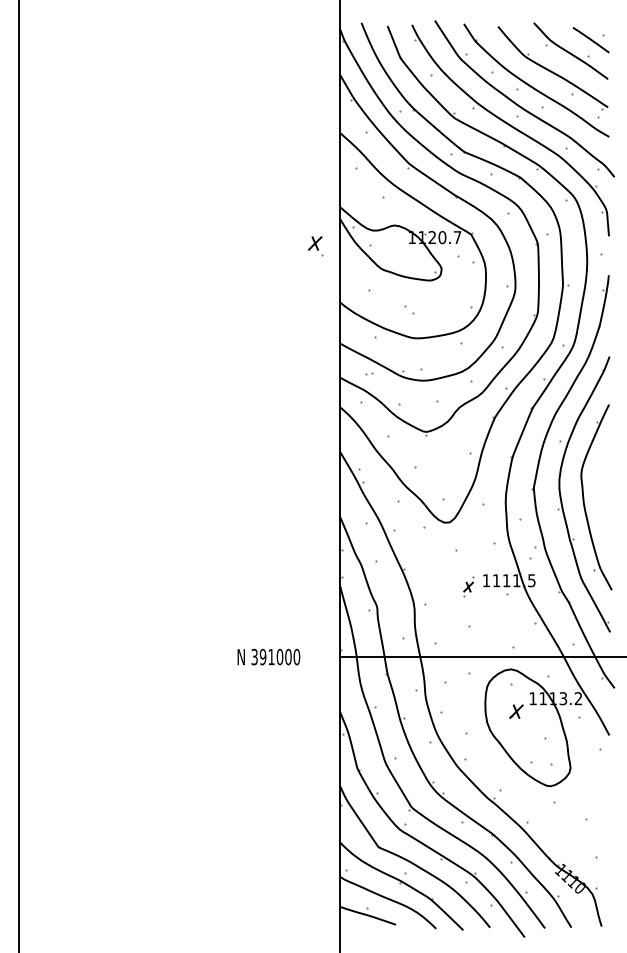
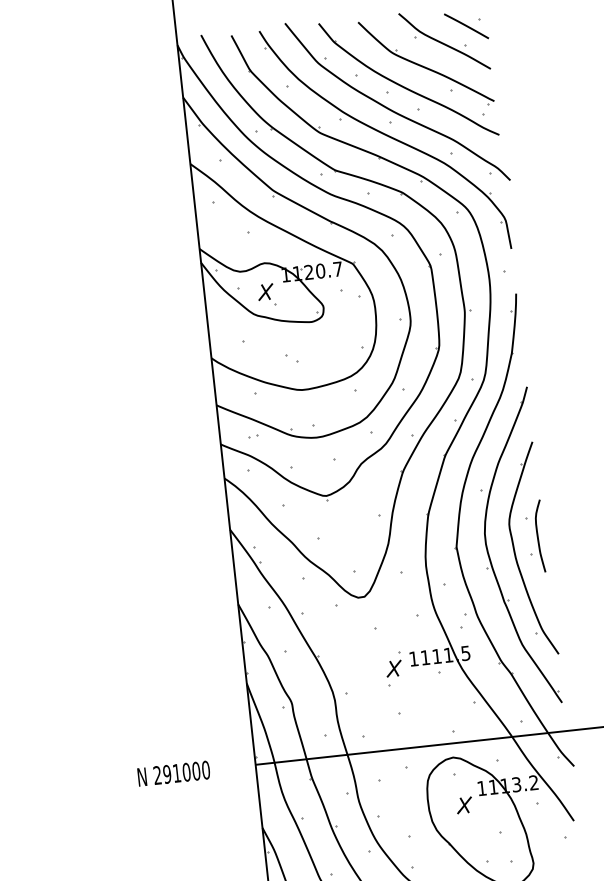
part: (315, 246) -> (266, 295), moved
part: (602, 486) -> (535, 536), added
part: (468, 586) -> (393, 667), size x1.43
text: (254, 657) -> (157, 775), 391000 -> 291000

